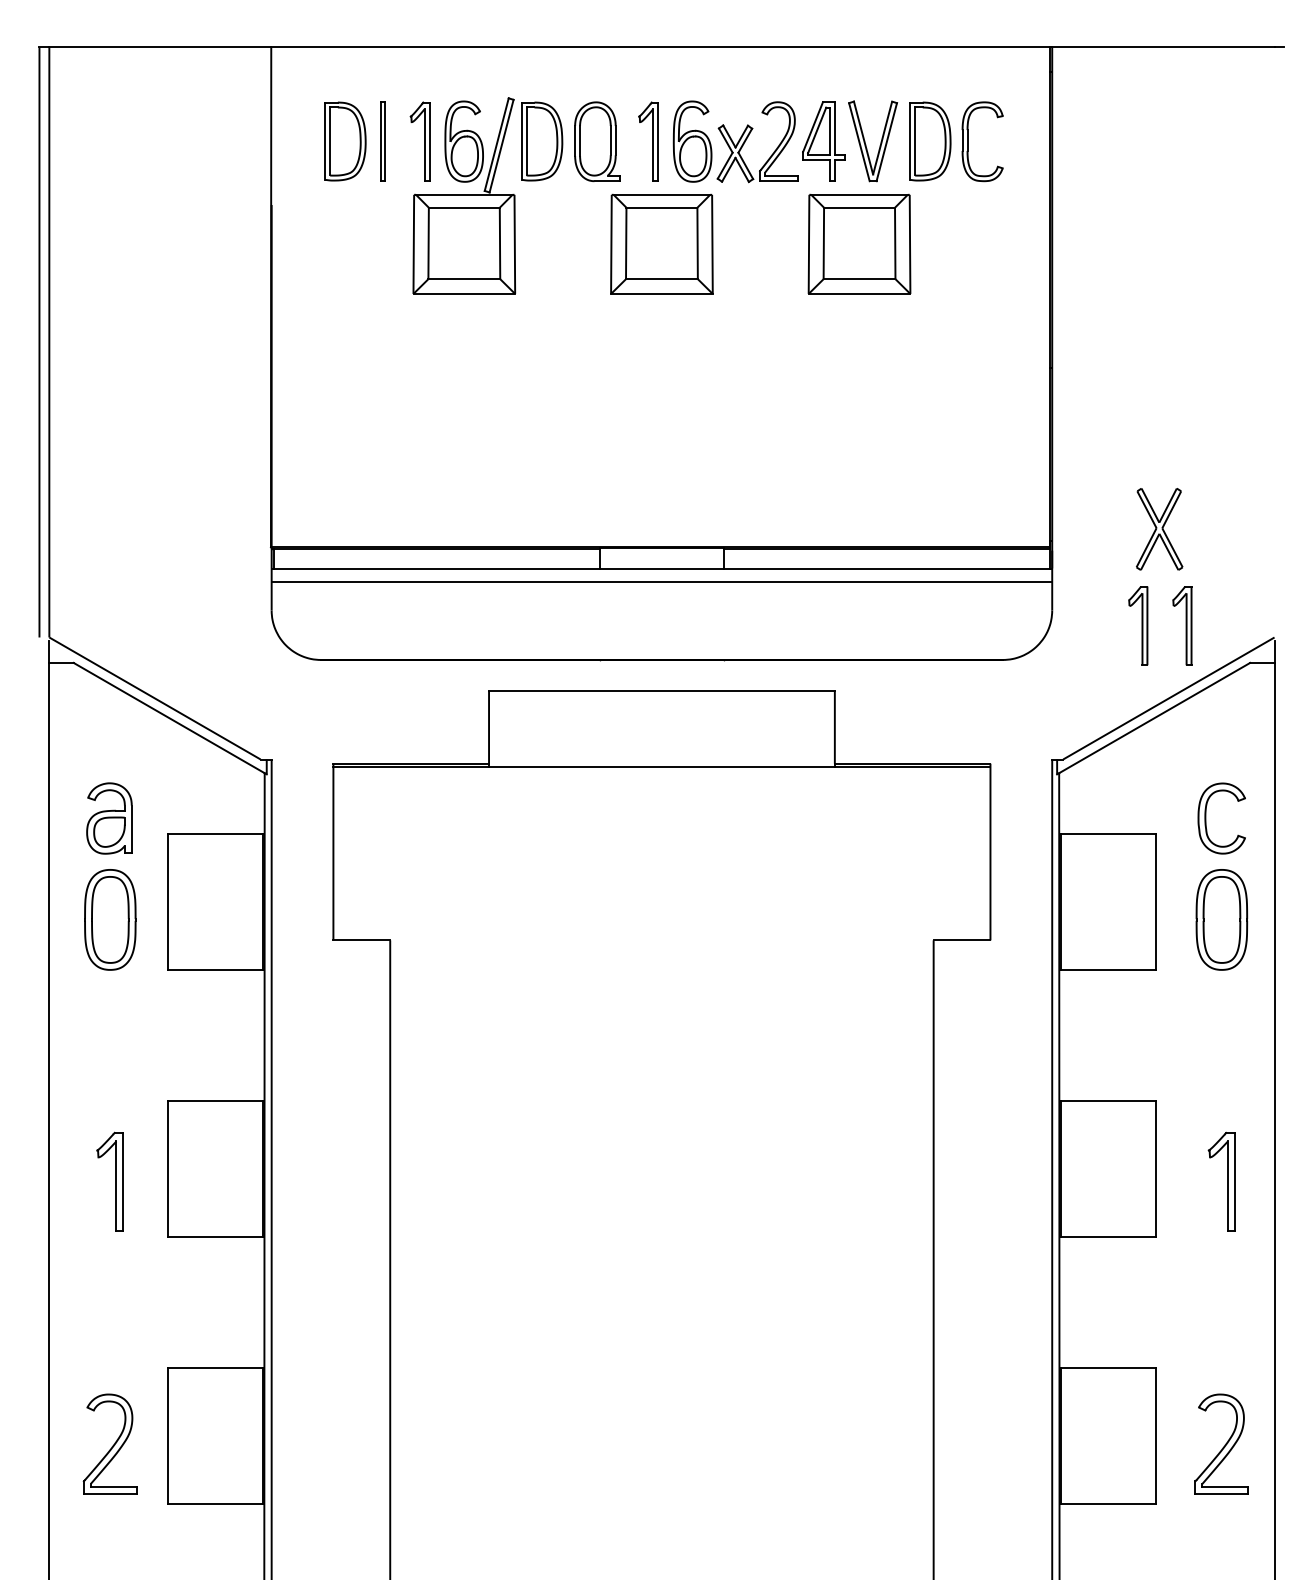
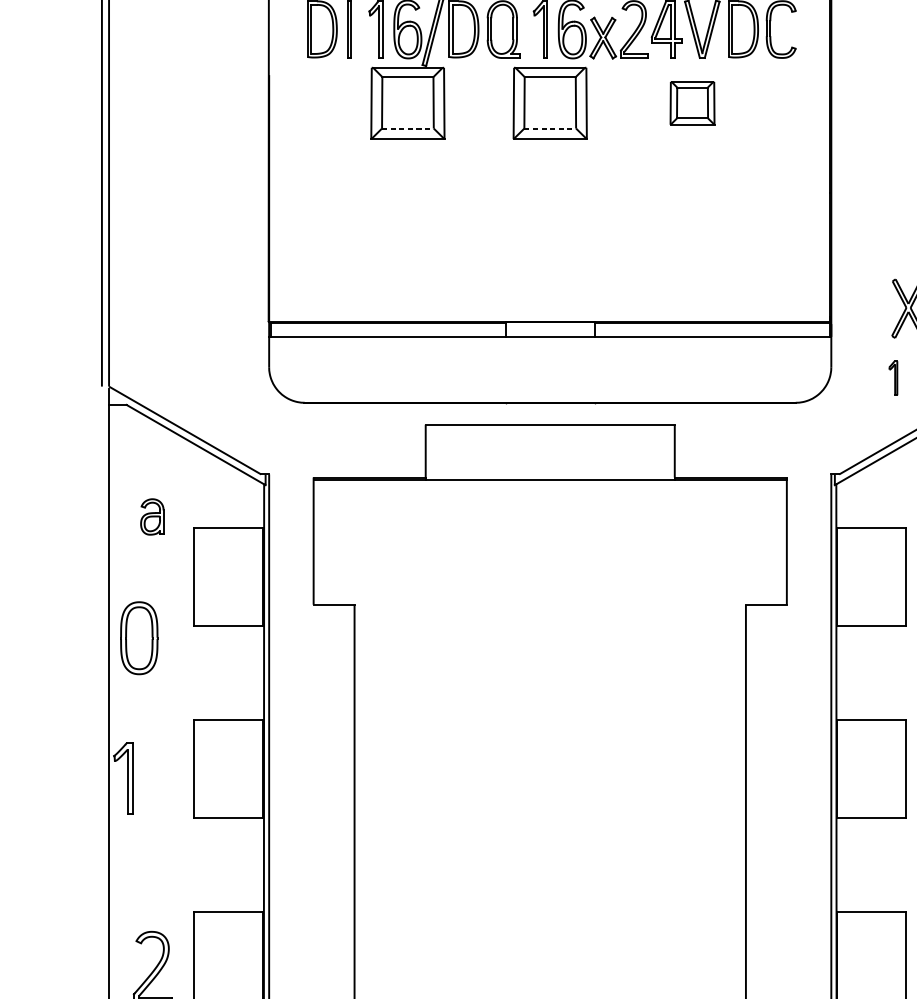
part: (859, 243) -> (692, 102), size x0.6
line: (464, 279) -> (408, 128), solid -> dashed
line: (661, 279) -> (549, 128), solid -> dashed
line: (661, 581) -> (549, 346), removed
part: (1138, 625) -> (893, 377), size x0.6
part: (109, 818) -> (152, 516), size x0.7
part: (110, 919) -> (139, 637), moved
part: (109, 1181) -> (122, 778), moved

